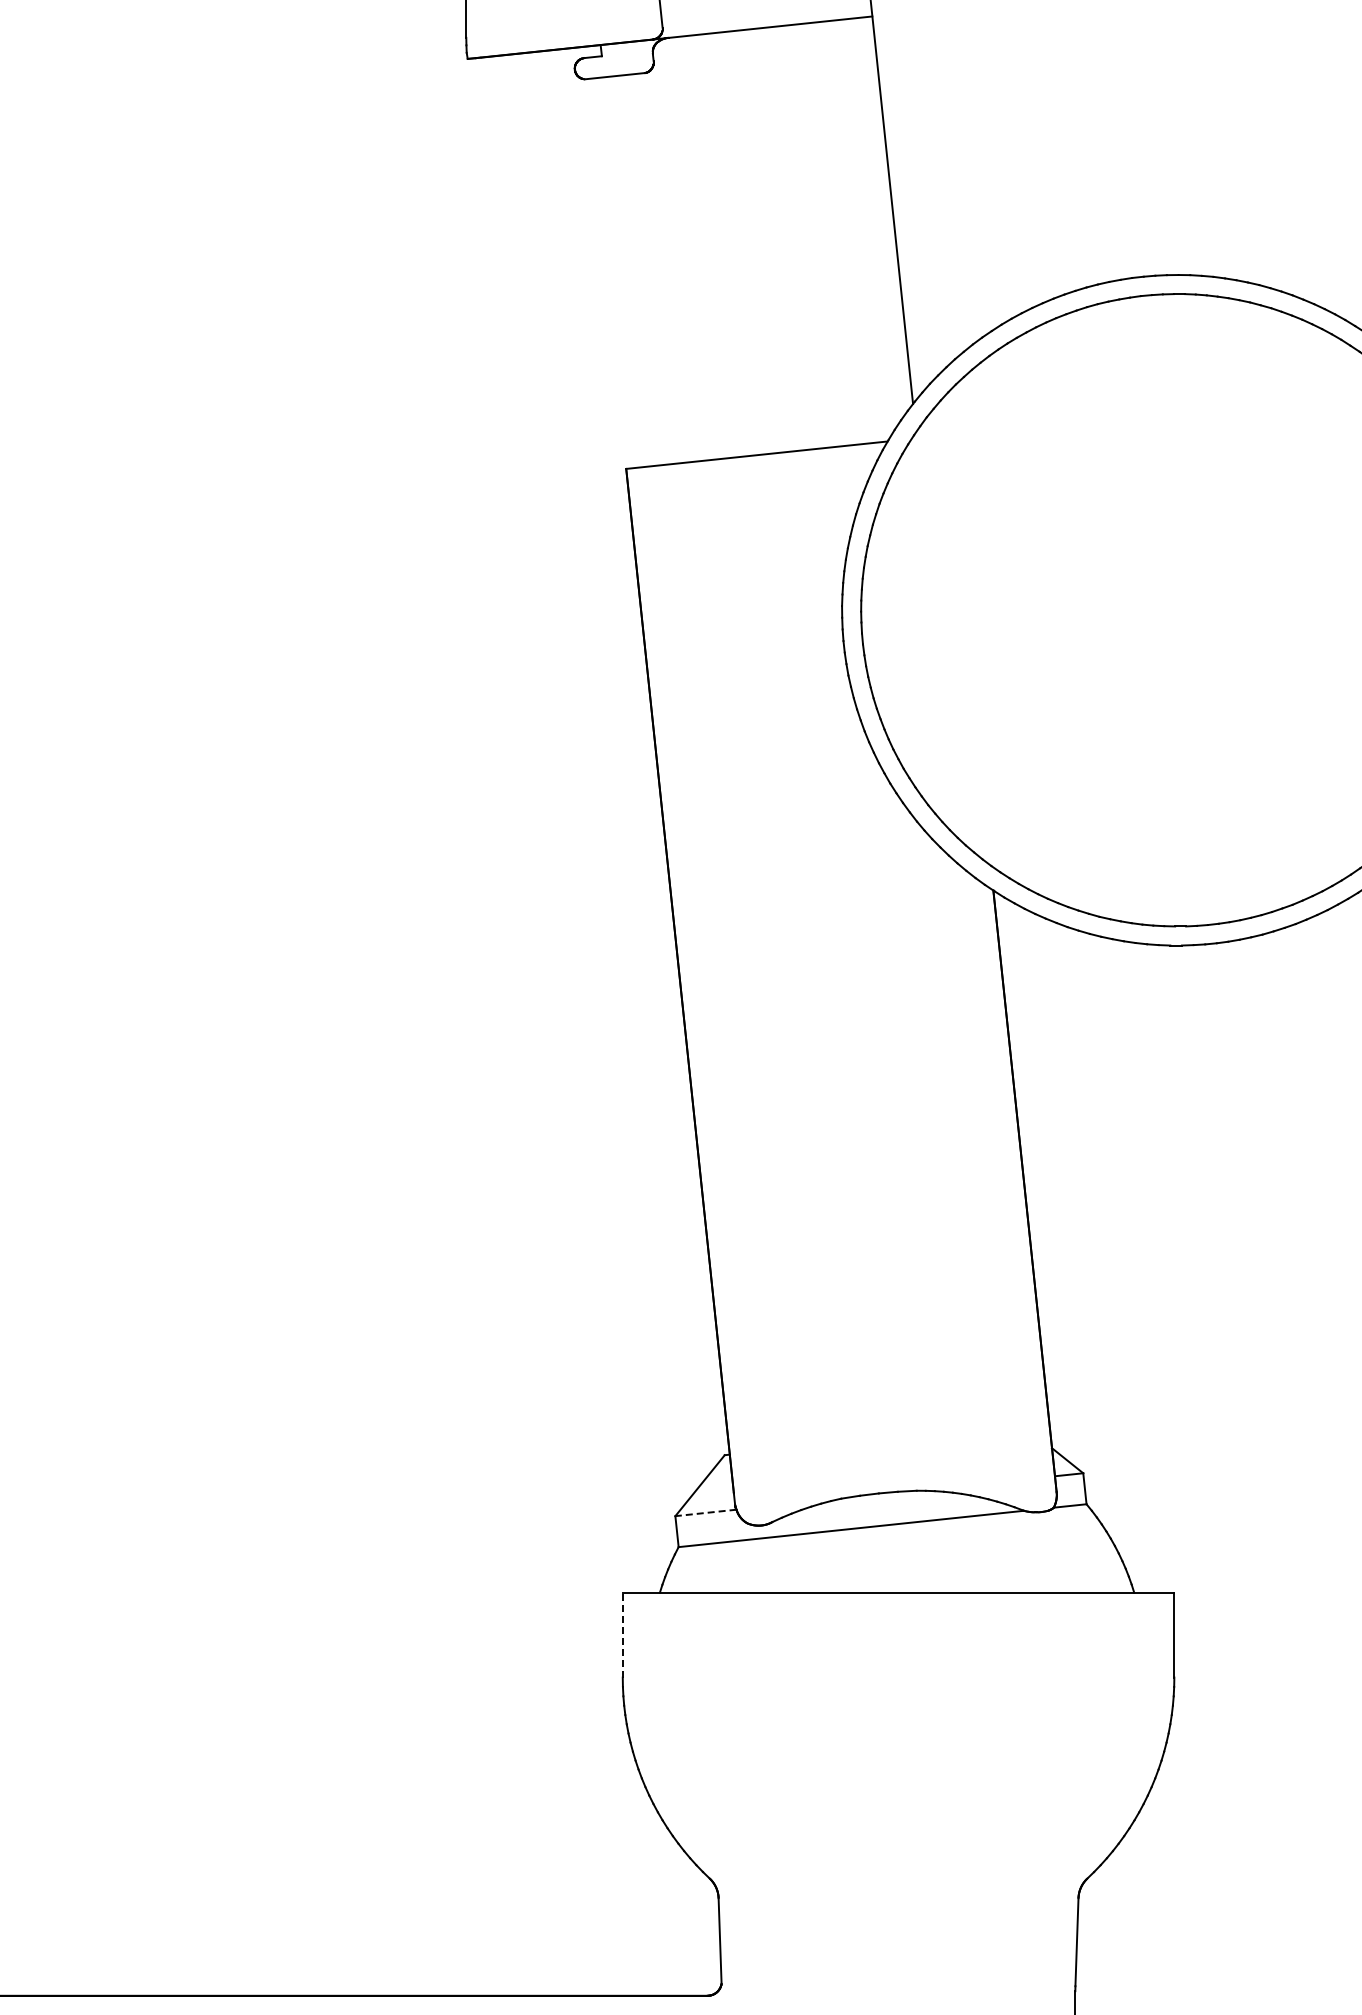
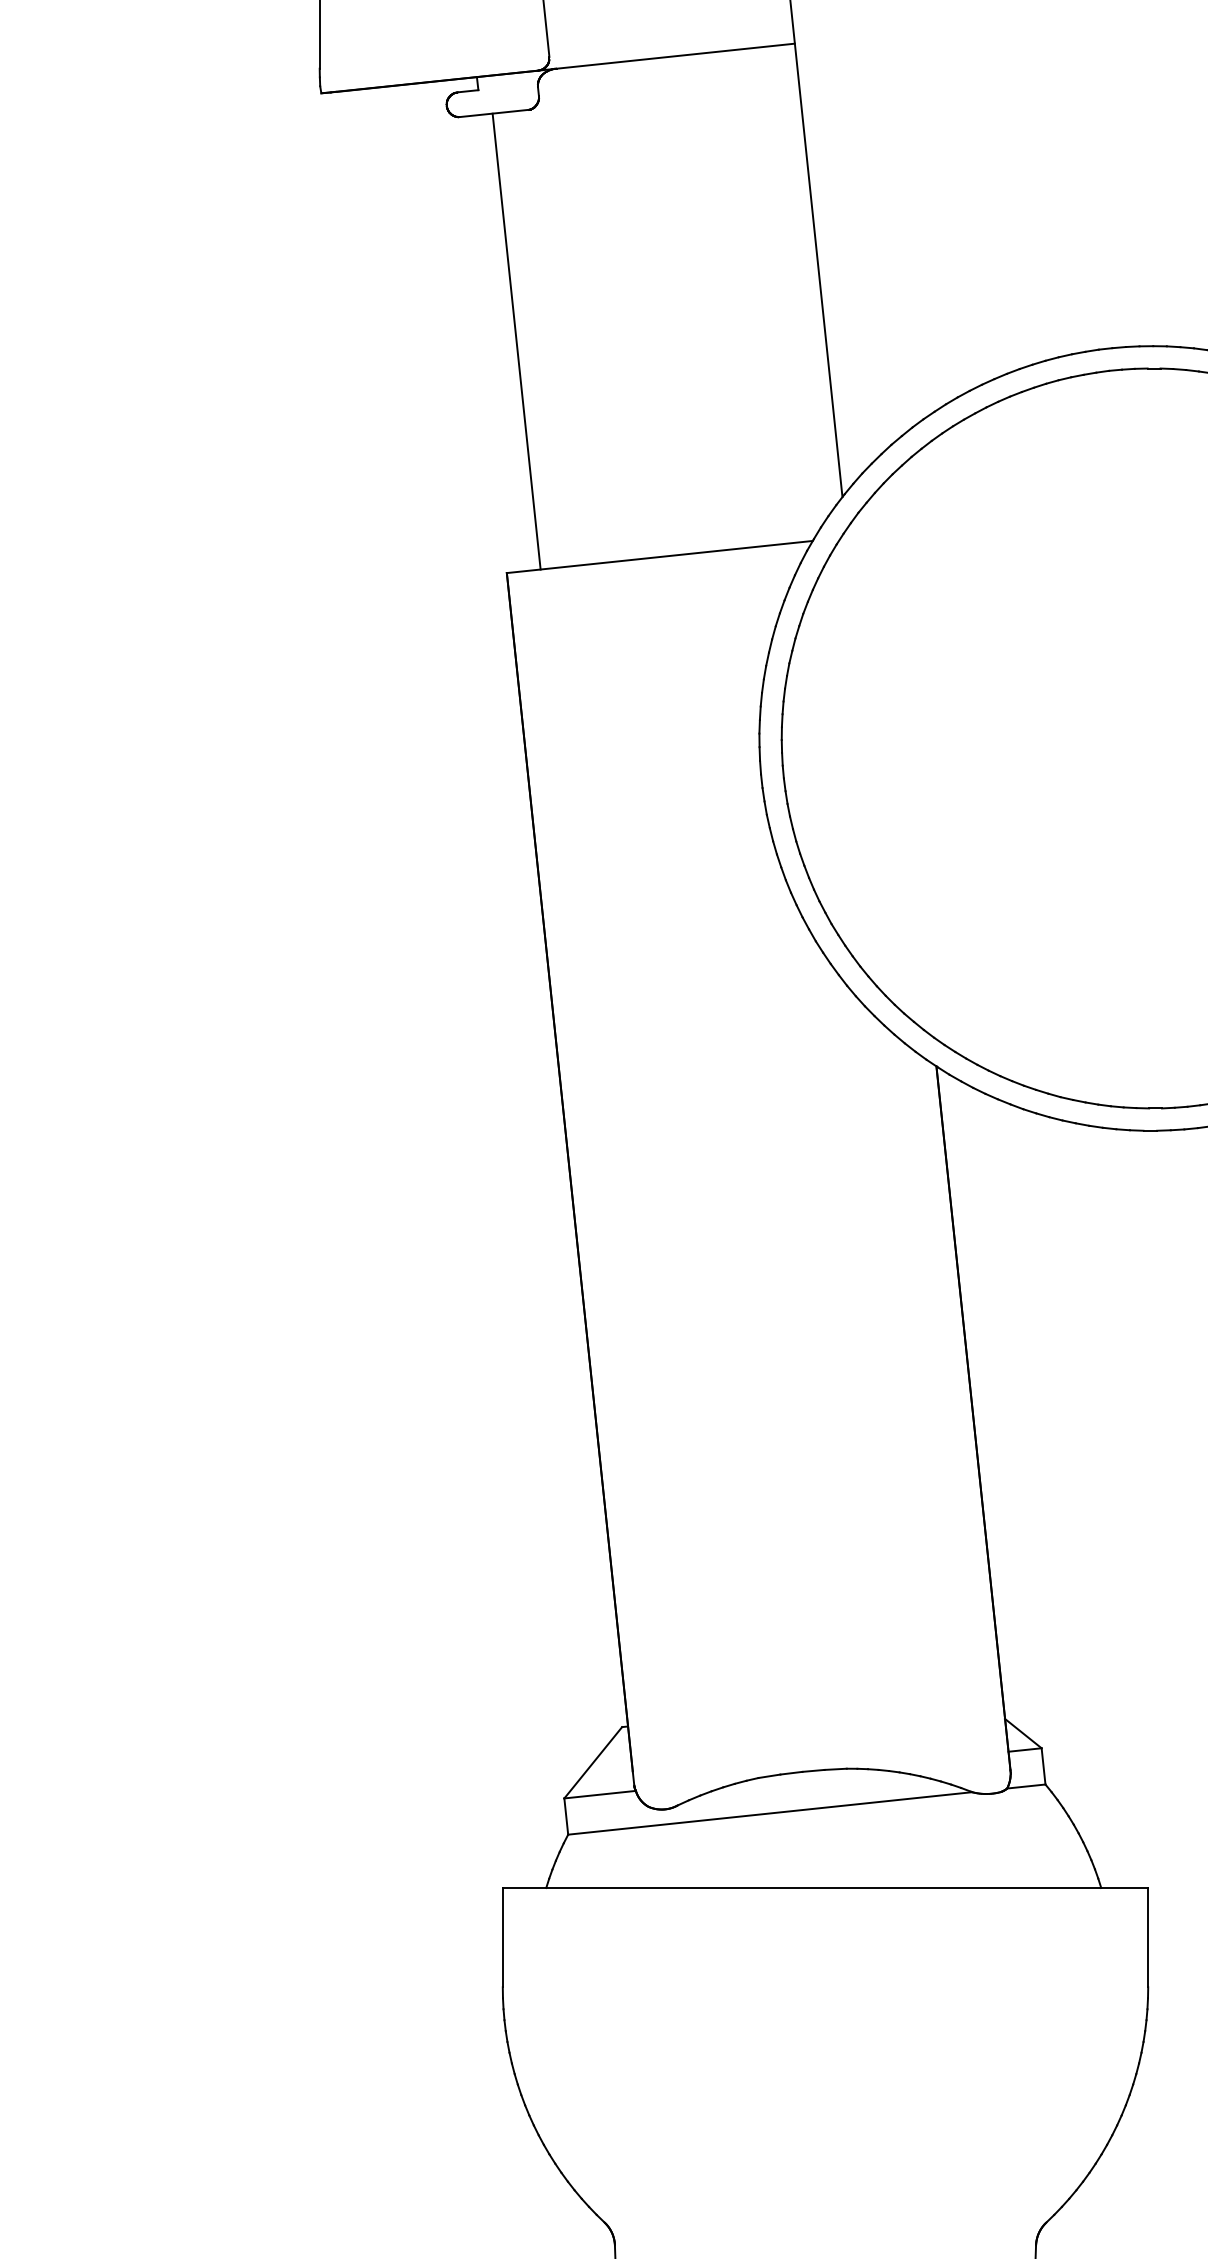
line: (634, 270) -> (516, 340), added
line: (705, 1512) -> (599, 1794), dashed -> solid
line: (622, 1634) -> (502, 1936), dashed -> solid

